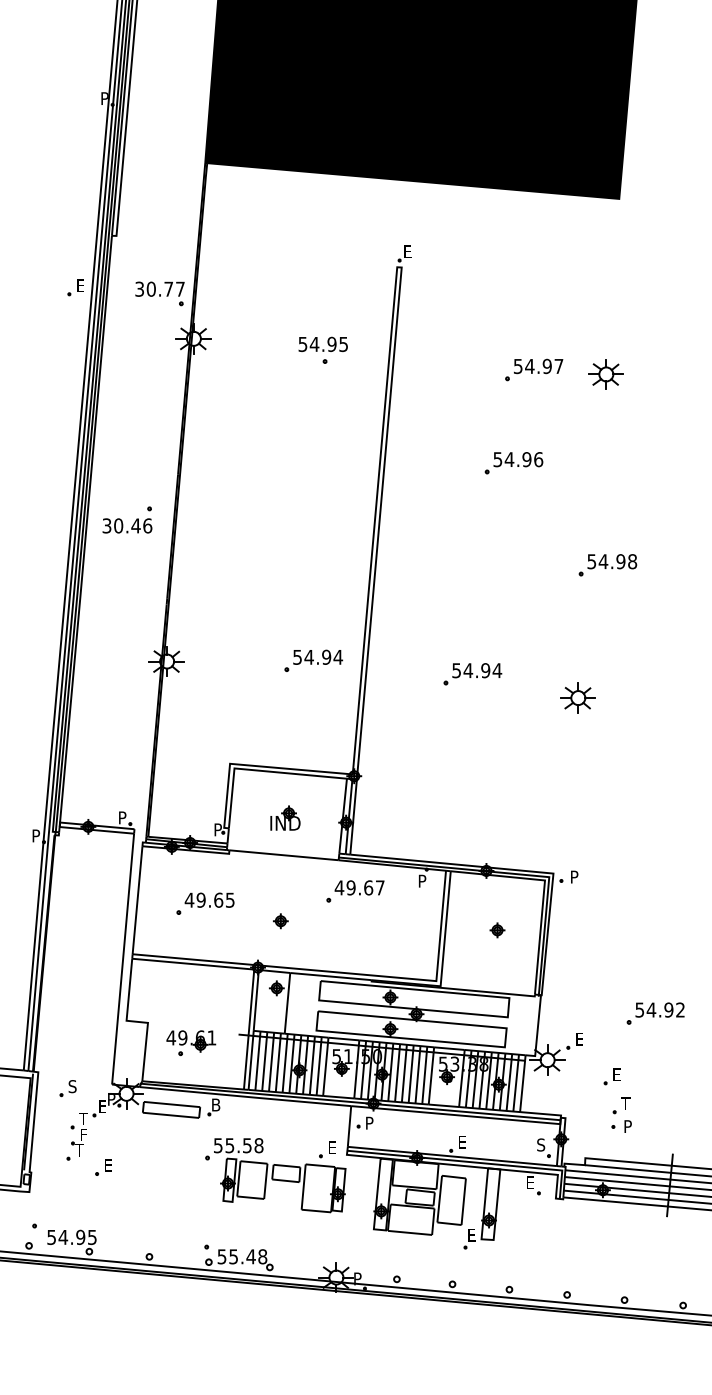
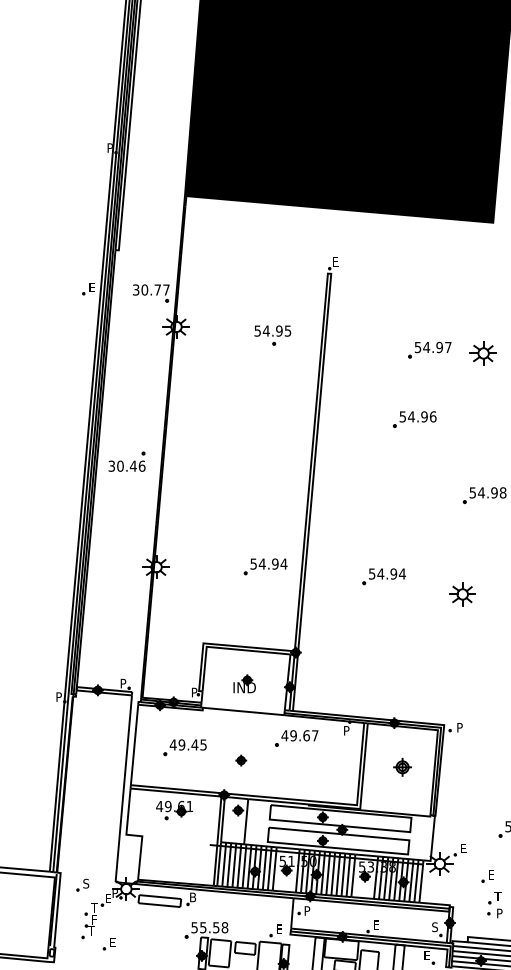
text: (218, 899) -> (194, 744), 49.65 -> 49.45
part: (497, 930) -> (402, 767), size x1.6
part: (191, 1043) -> (174, 810), moved

